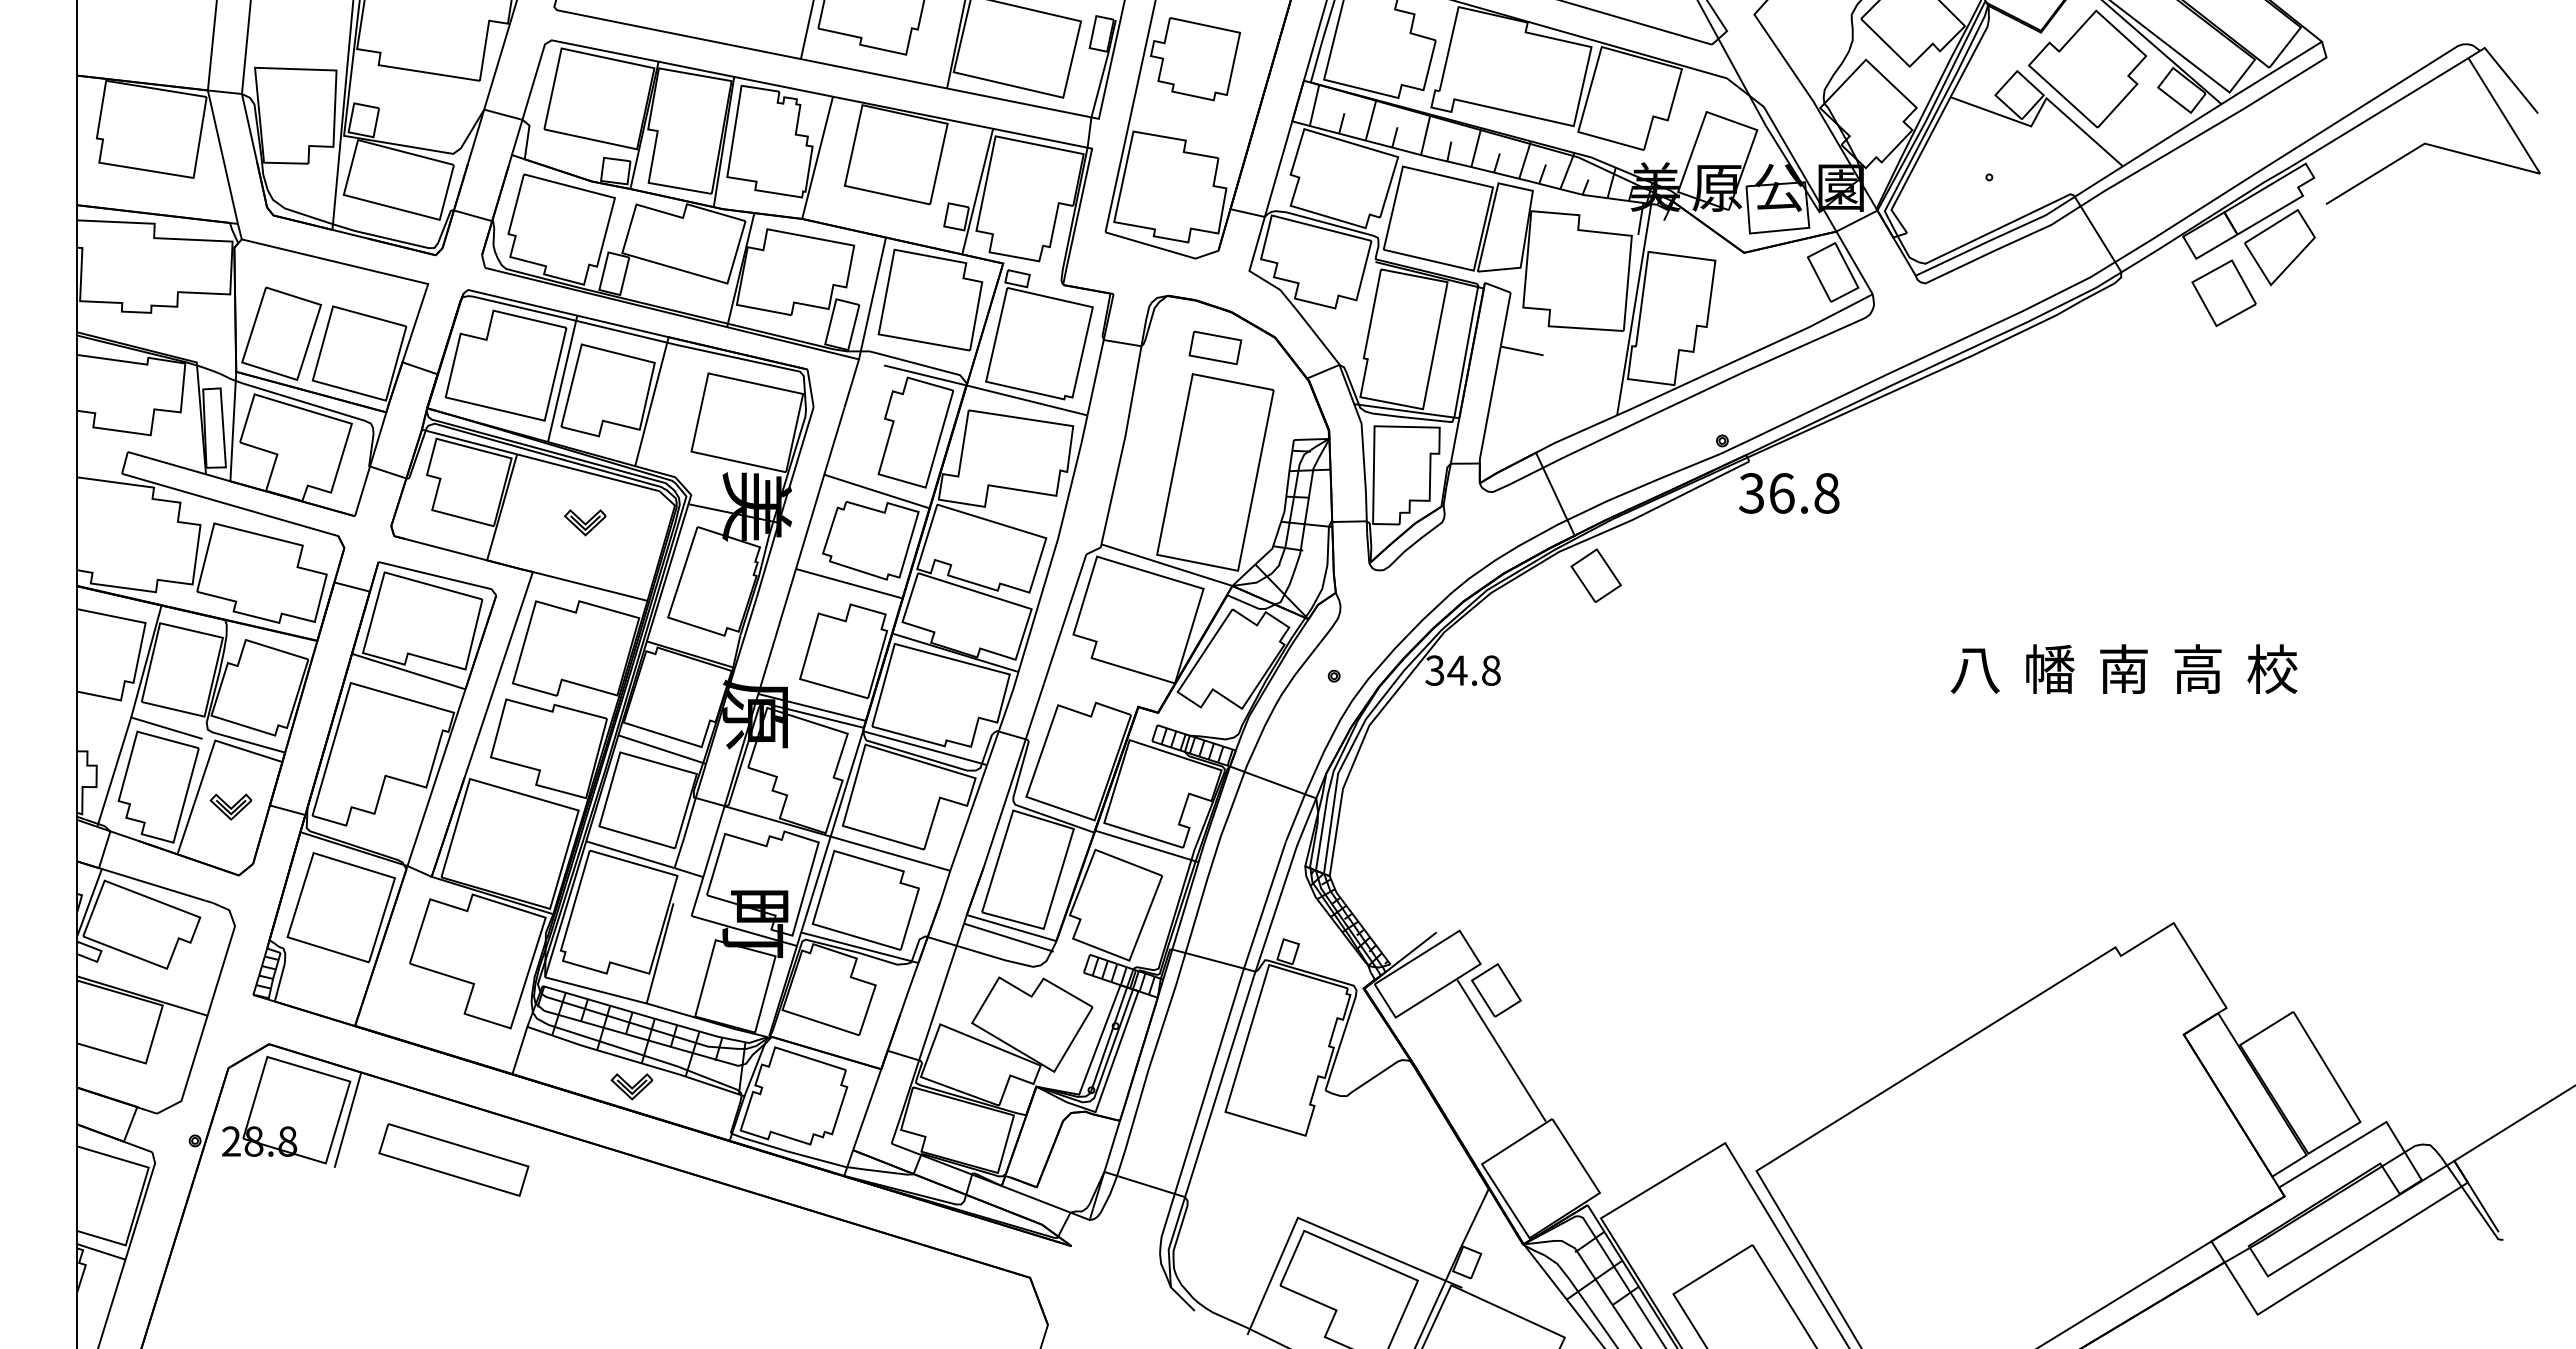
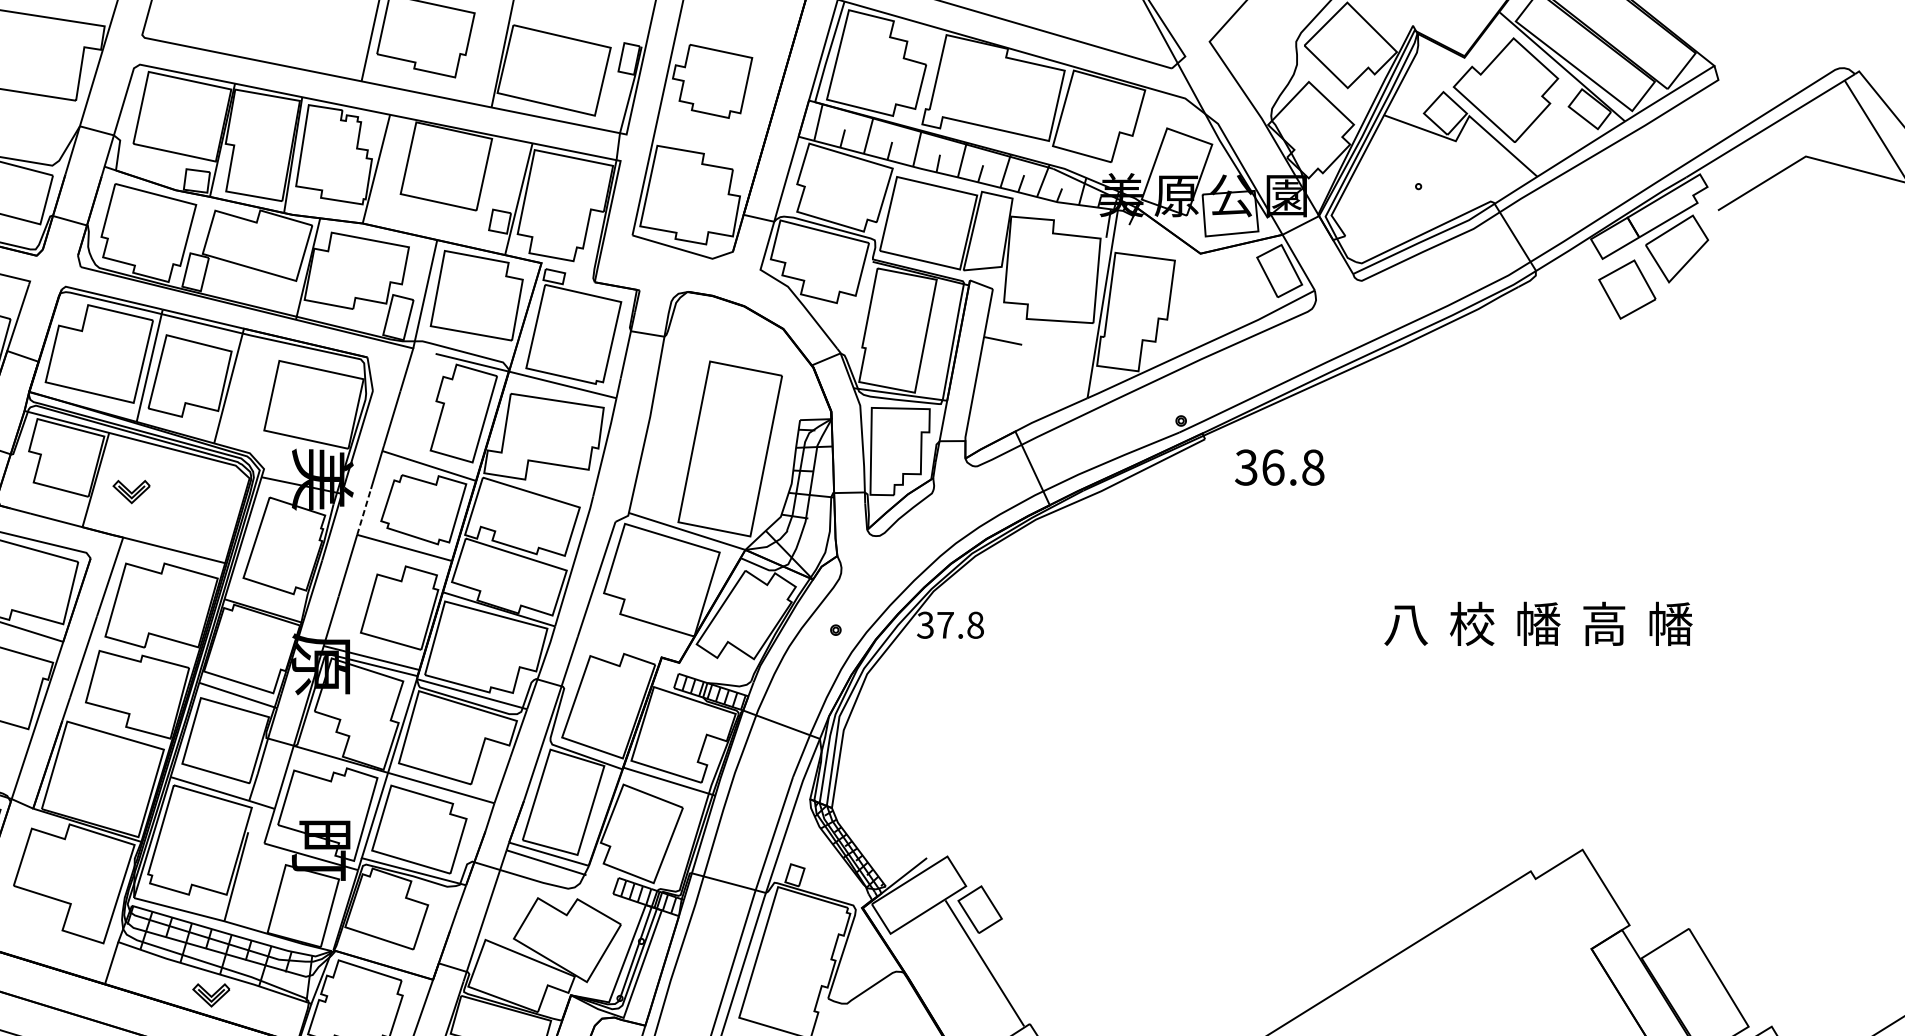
part: (1215, 347) -> (730, 337), removed
text: (1788, 493) -> (1279, 467), moved
part: (585, 522) -> (131, 491), moved
line: (803, 543) -> (363, 512), solid -> dashed
part: (1595, 575) -> (1068, 540), removed
text: (2049, 668) -> (1472, 623), 幡 -> 校
text: (2124, 668) -> (1538, 623), 南 -> 幡
text: (2272, 668) -> (1670, 623), 校 -> 幡
text: (1457, 670) -> (945, 625), 34.8 -> 37.8

